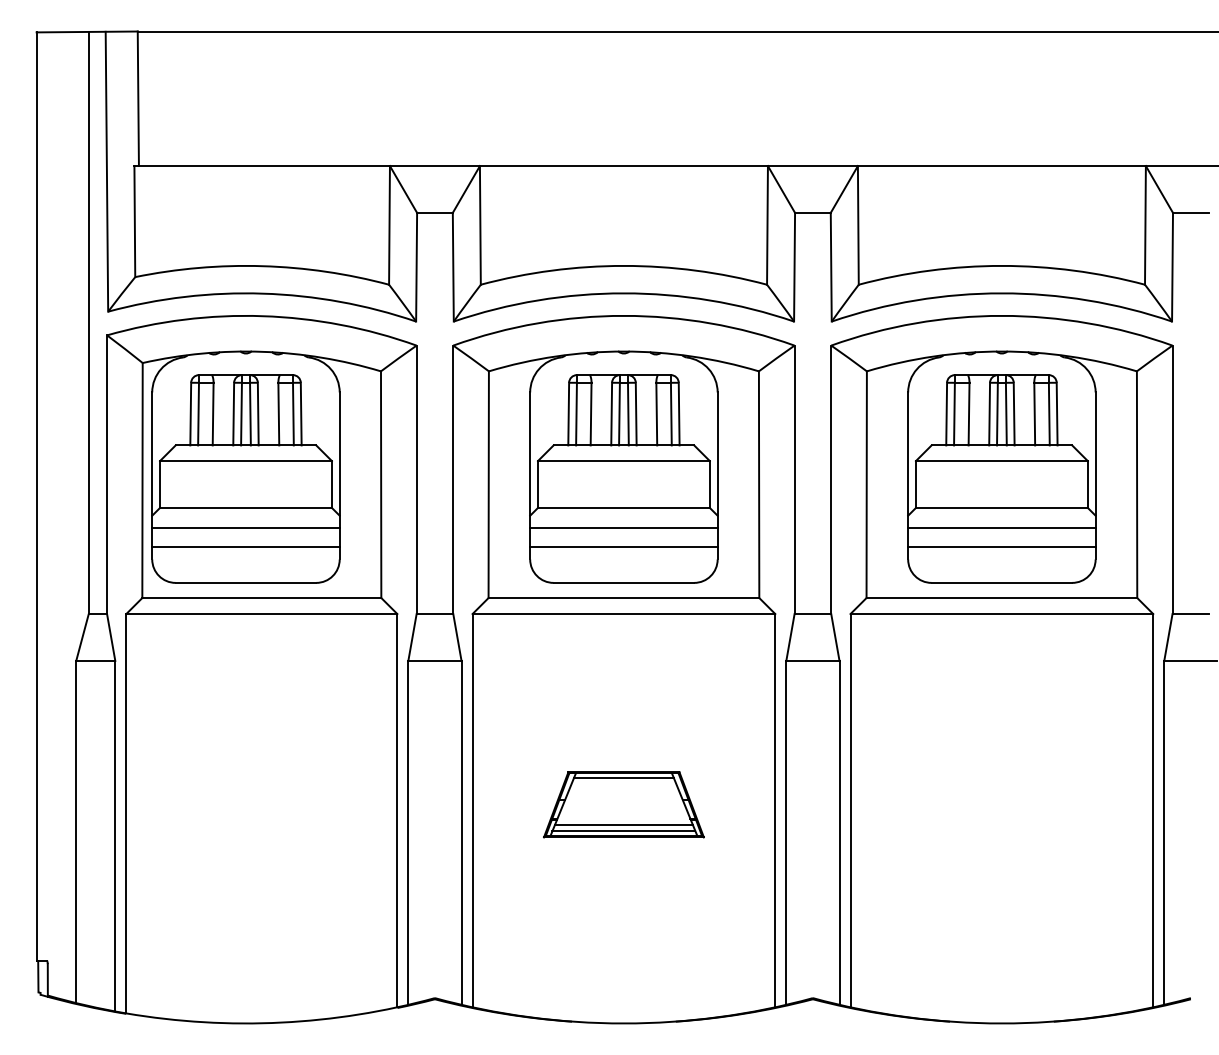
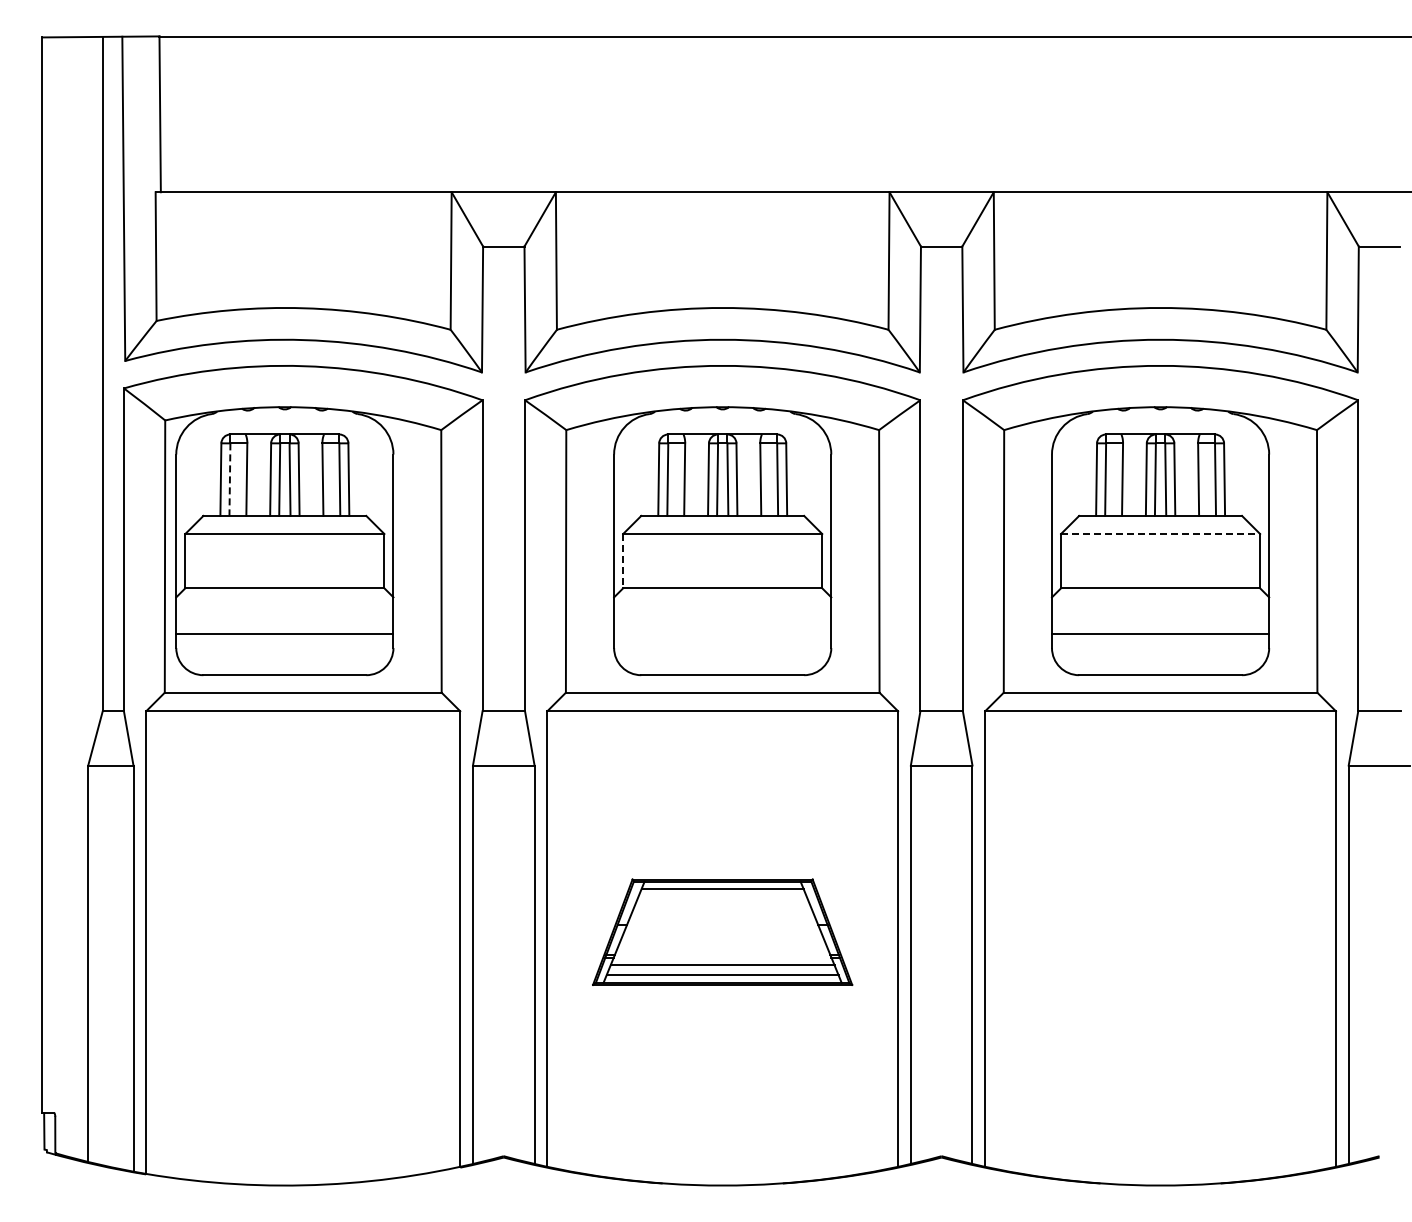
line: (198, 414) -> (229, 480), solid -> dashed
line: (1001, 461) -> (1160, 534), solid -> dashed
line: (538, 484) -> (623, 561), solid -> dashed
line: (245, 527) -> (284, 611), removed
line: (623, 527) -> (722, 611), removed
line: (1001, 527) -> (1160, 611), removed
line: (623, 546) -> (722, 633), removed
part: (623, 804) -> (722, 931), size x1.4

